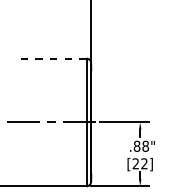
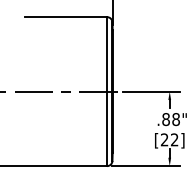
line: (50, 58) -> (65, 17), dashed -> solid

